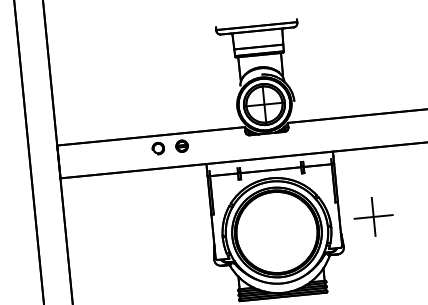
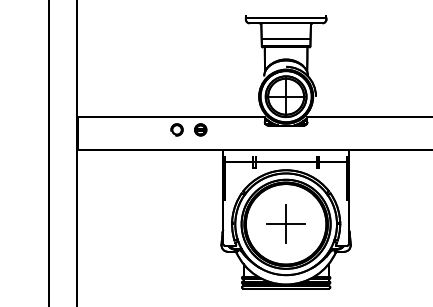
part: (372, 216) -> (285, 223), moved

